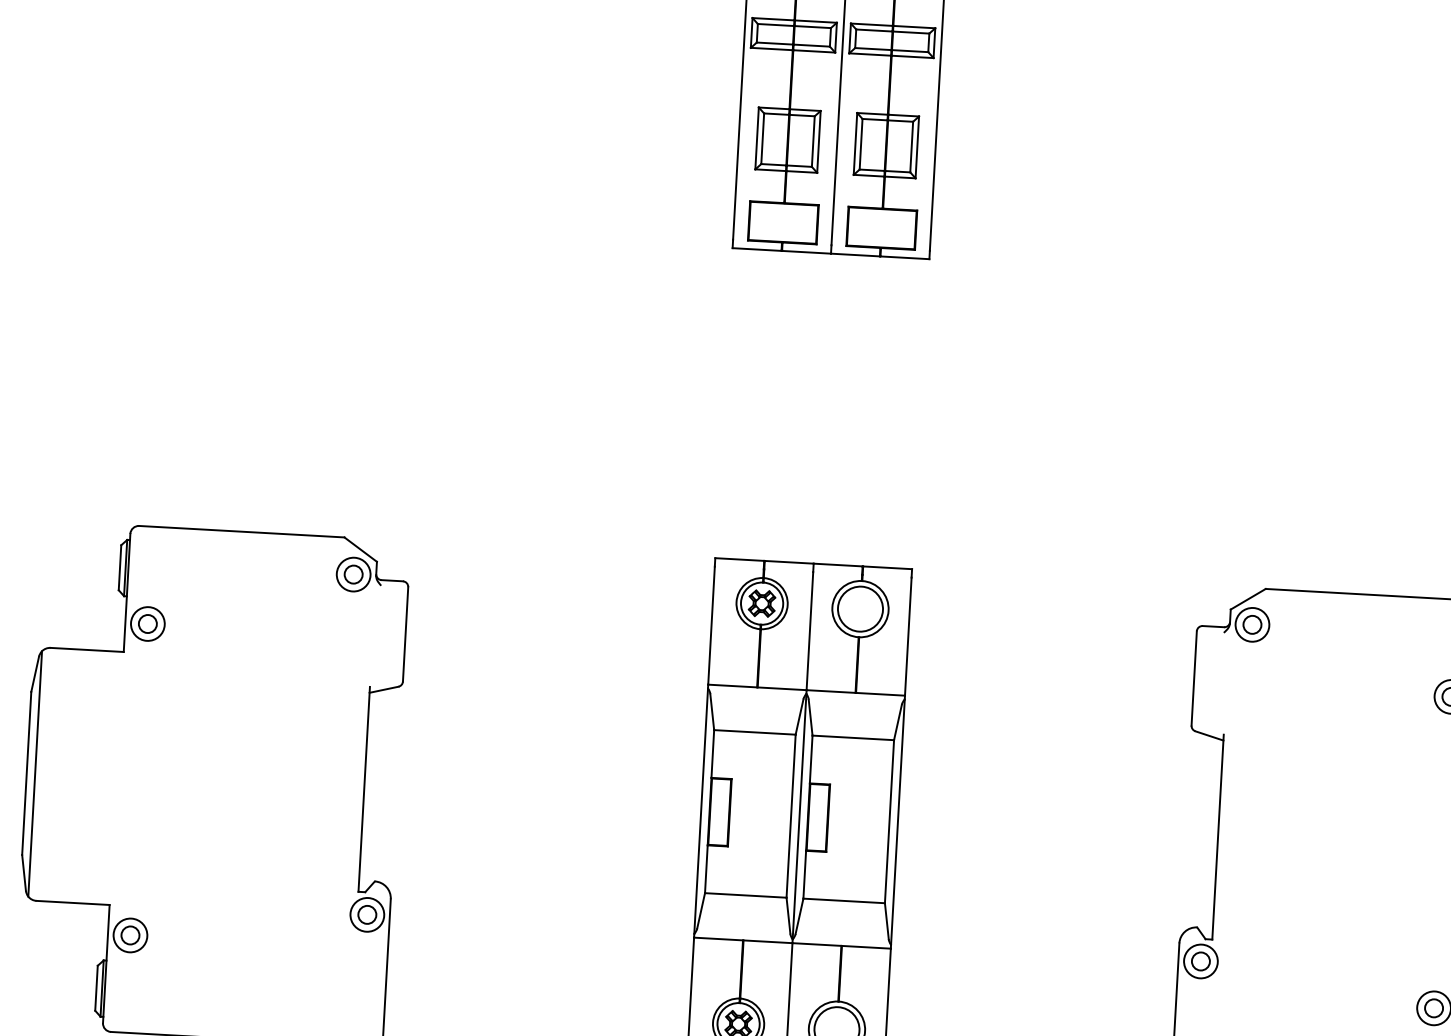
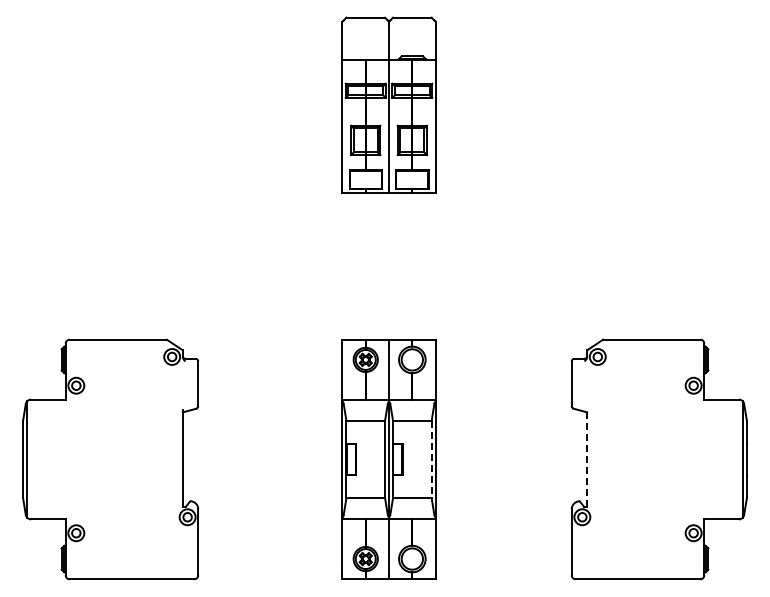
line: (889, 821) -> (431, 459), solid -> dashed
line: (1218, 838) -> (587, 458), solid -> dashed

